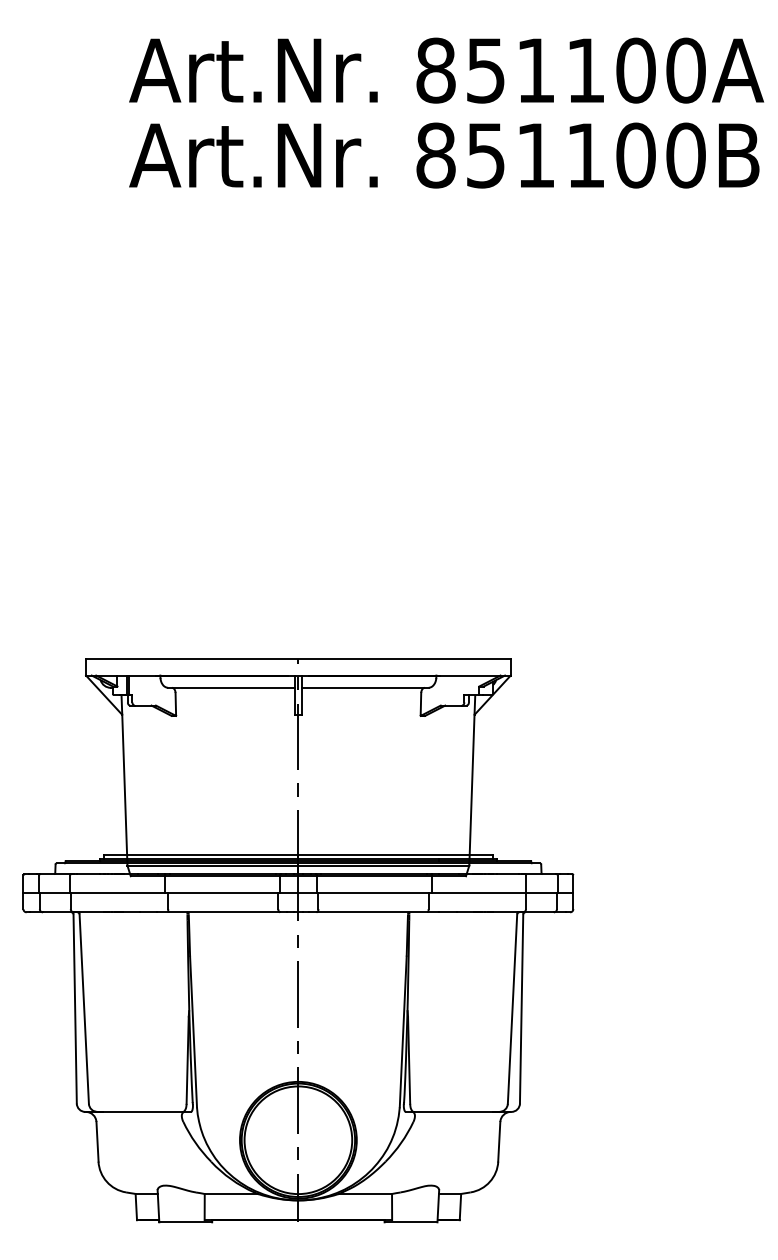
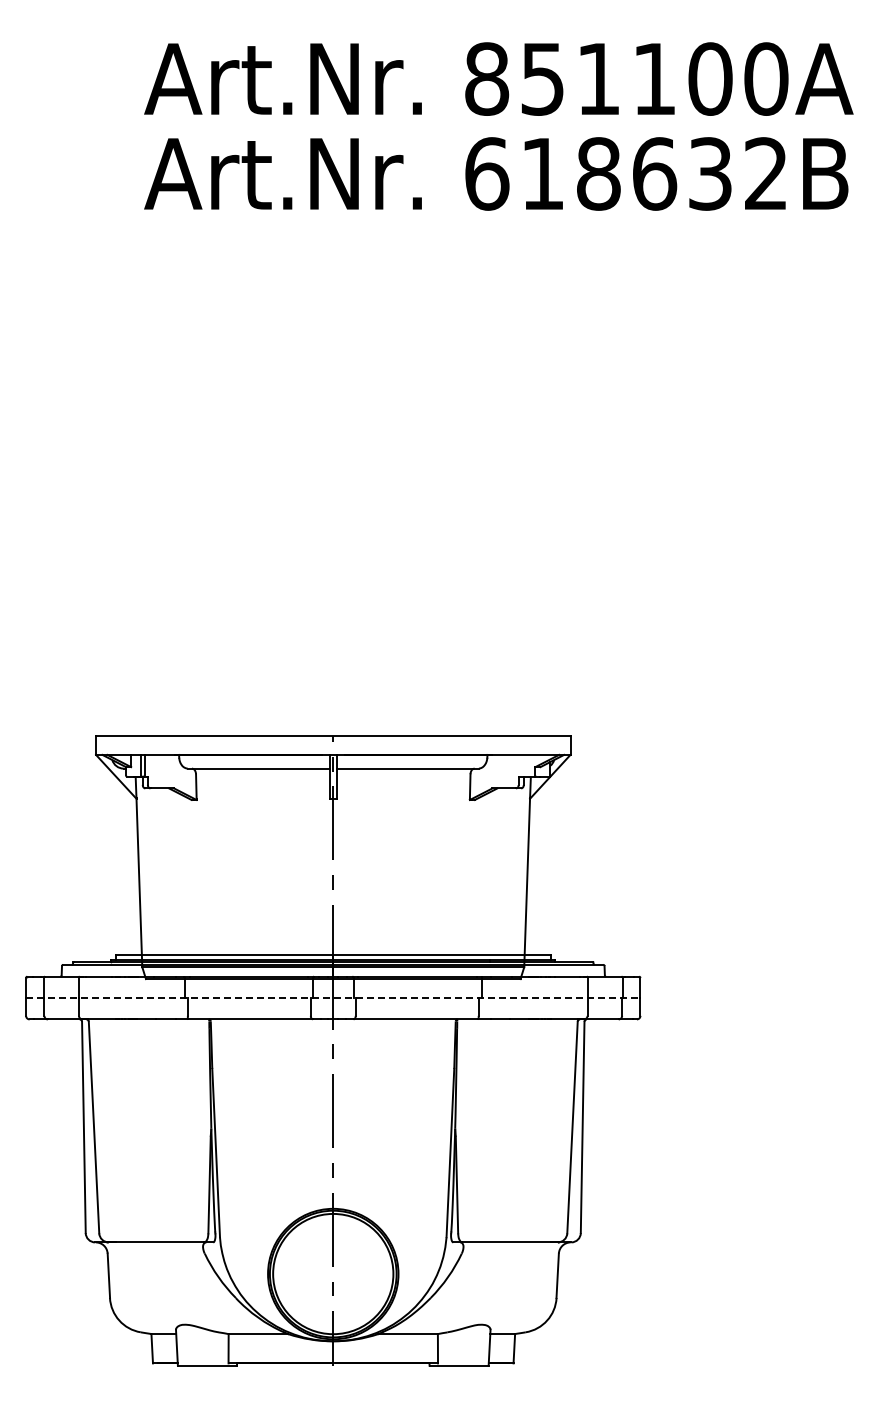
text: (560, 155) -> (626, 173), 851100B -> 618632B
line: (298, 893) -> (333, 998), solid -> dashed

